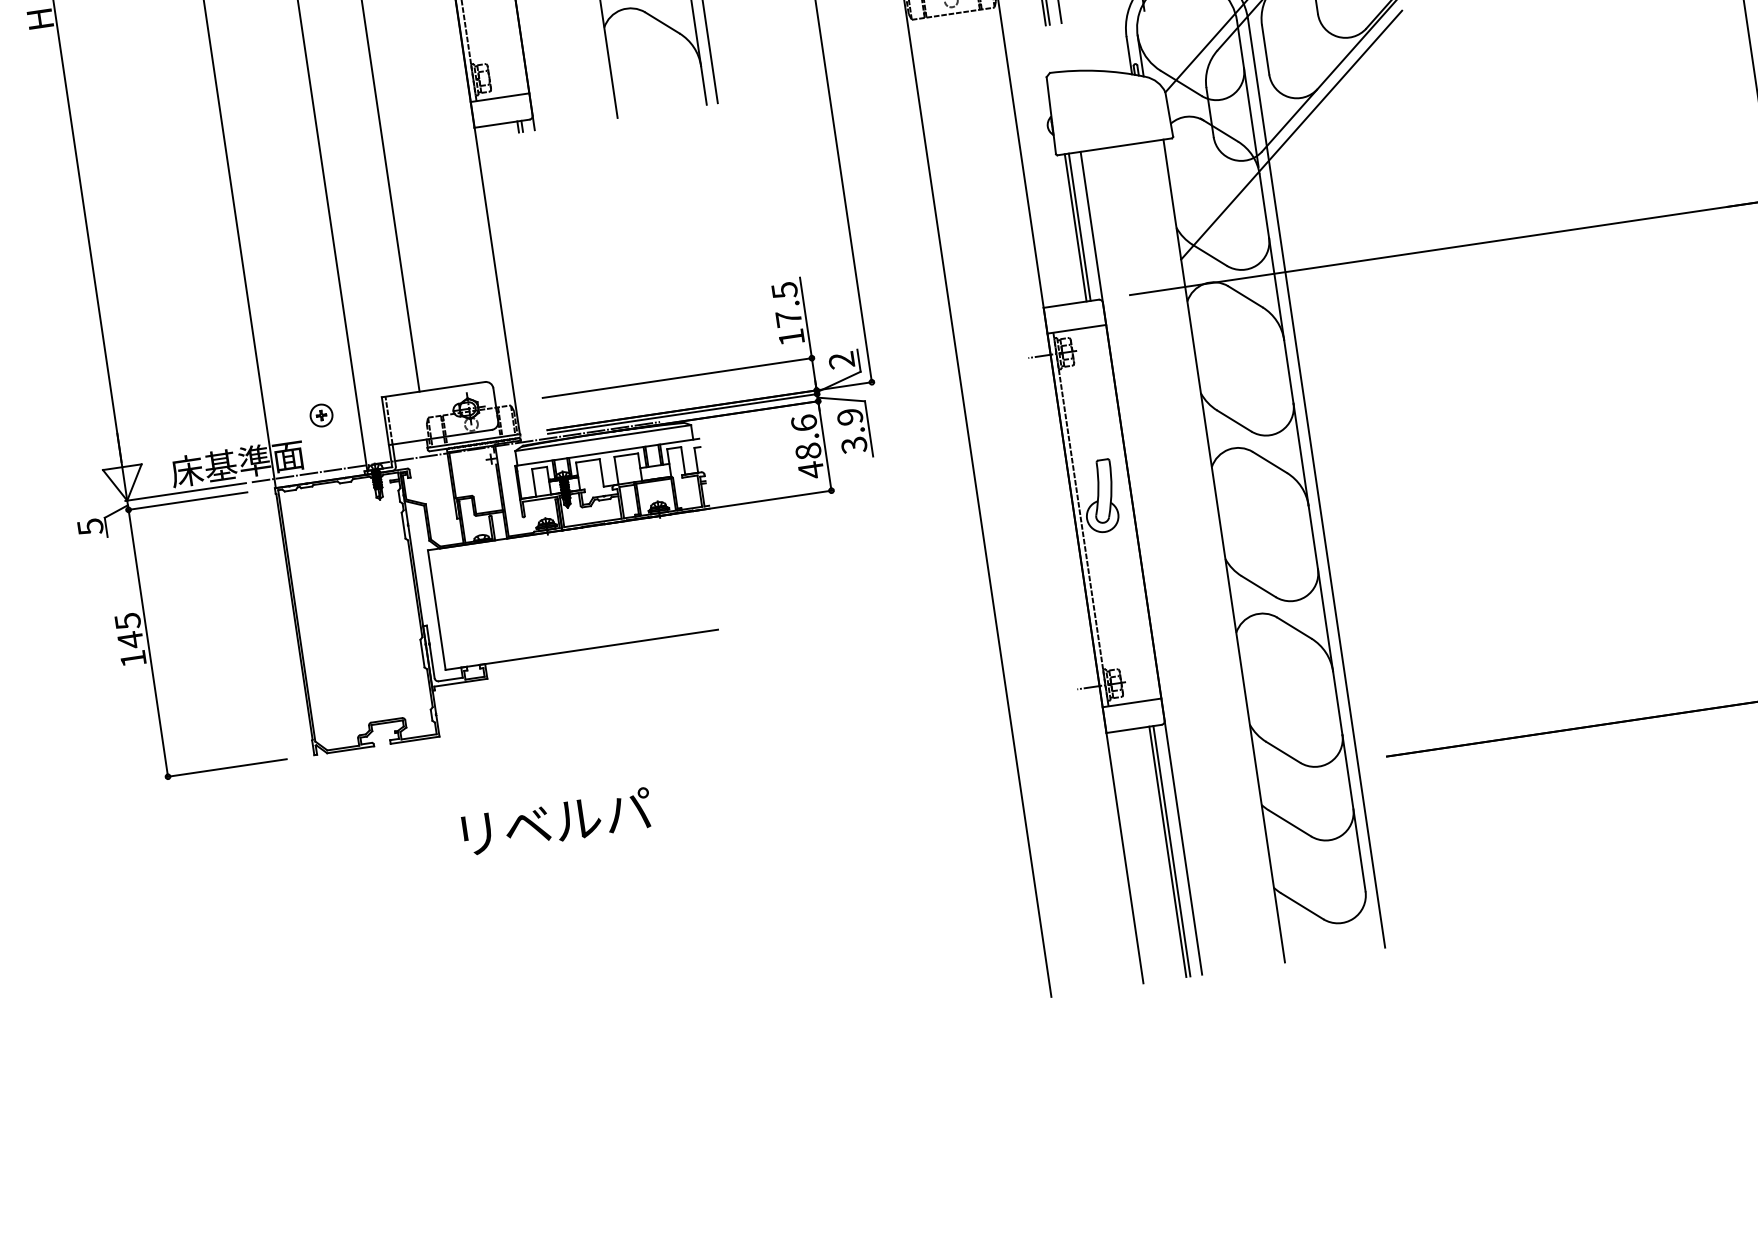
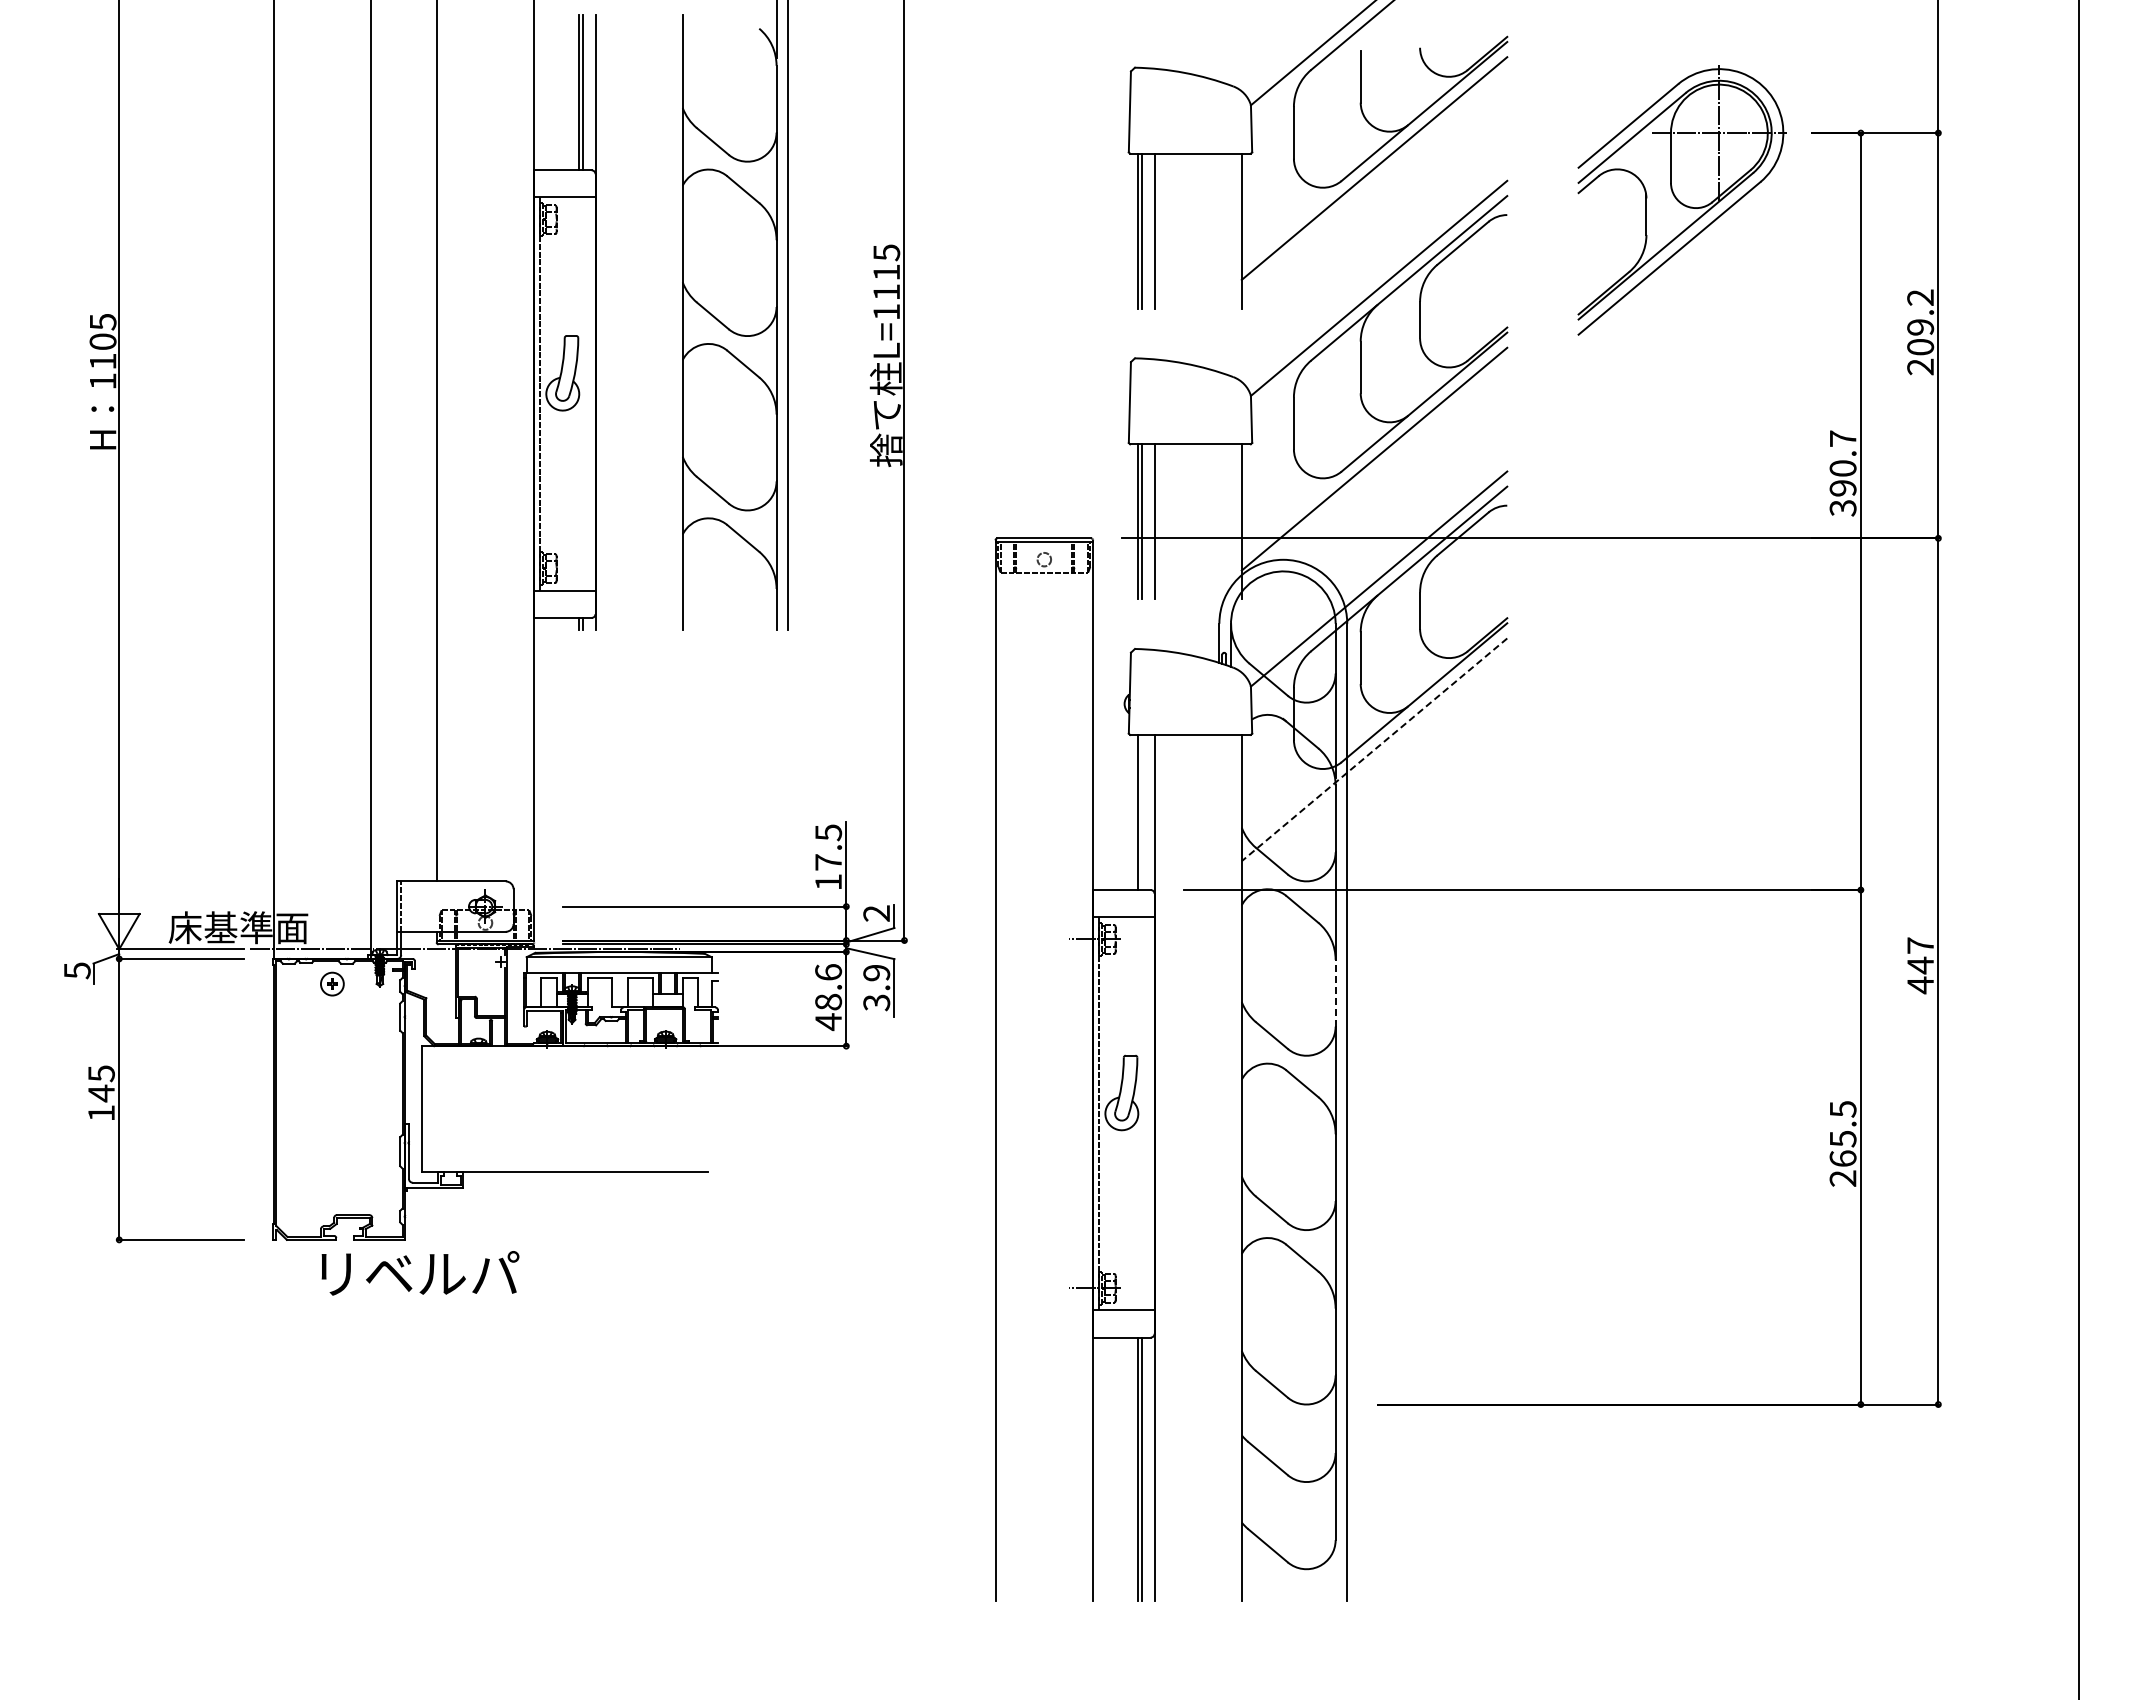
line: (1291, 135) -> (1374, 750), solid -> dashed
line: (1079, 226) -> (1142, 811), removed
line: (1288, 371) -> (1335, 992), solid -> dashed
part: (321, 414) -> (332, 983), moved
text: (557, 821) -> (420, 1273), moved

